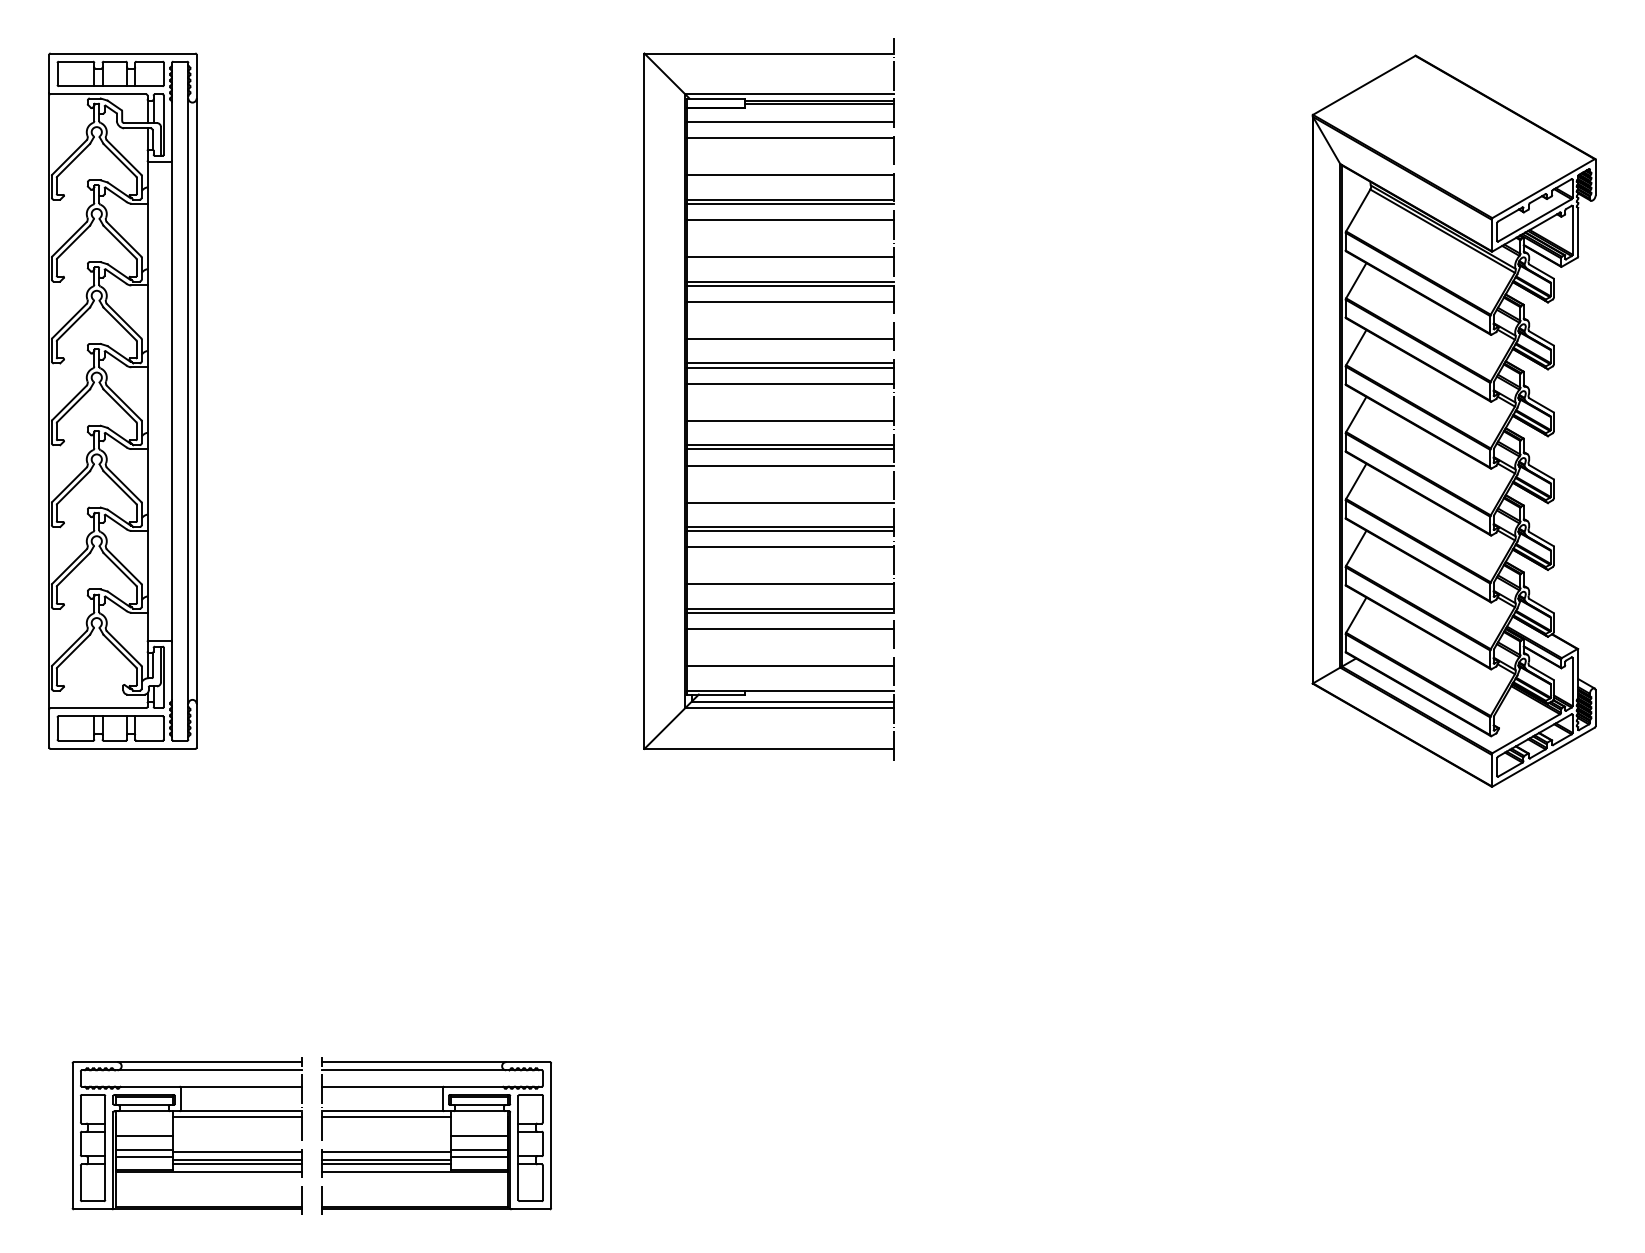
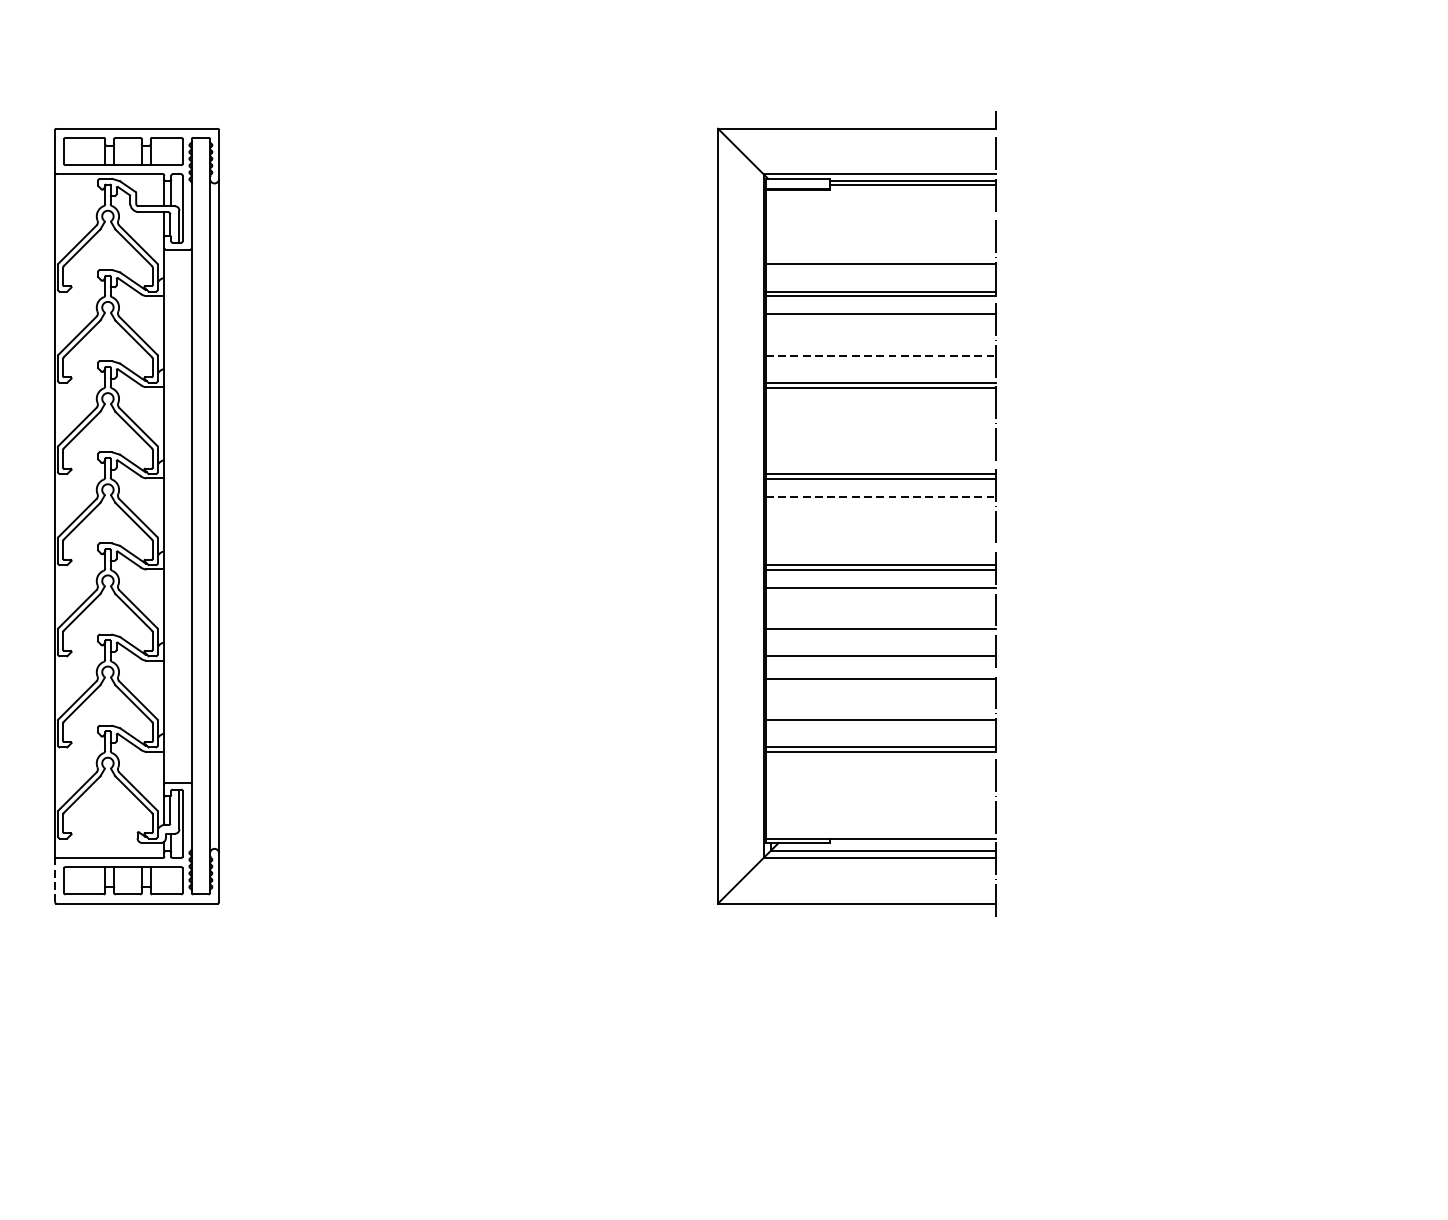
line: (790, 122) -> (880, 205), removed
line: (790, 138) -> (880, 223), removed
line: (791, 257) -> (881, 356), solid -> dashed
line: (790, 301) -> (880, 405), removed
line: (790, 338) -> (880, 446), removed
line: (791, 383) -> (881, 496), solid -> dashed
line: (790, 420) -> (880, 537), removed
line: (790, 531) -> (880, 661), removed
line: (790, 629) -> (880, 770), removed
line: (790, 666) -> (880, 811), removed
line: (49, 728) -> (55, 880), solid -> dashed

